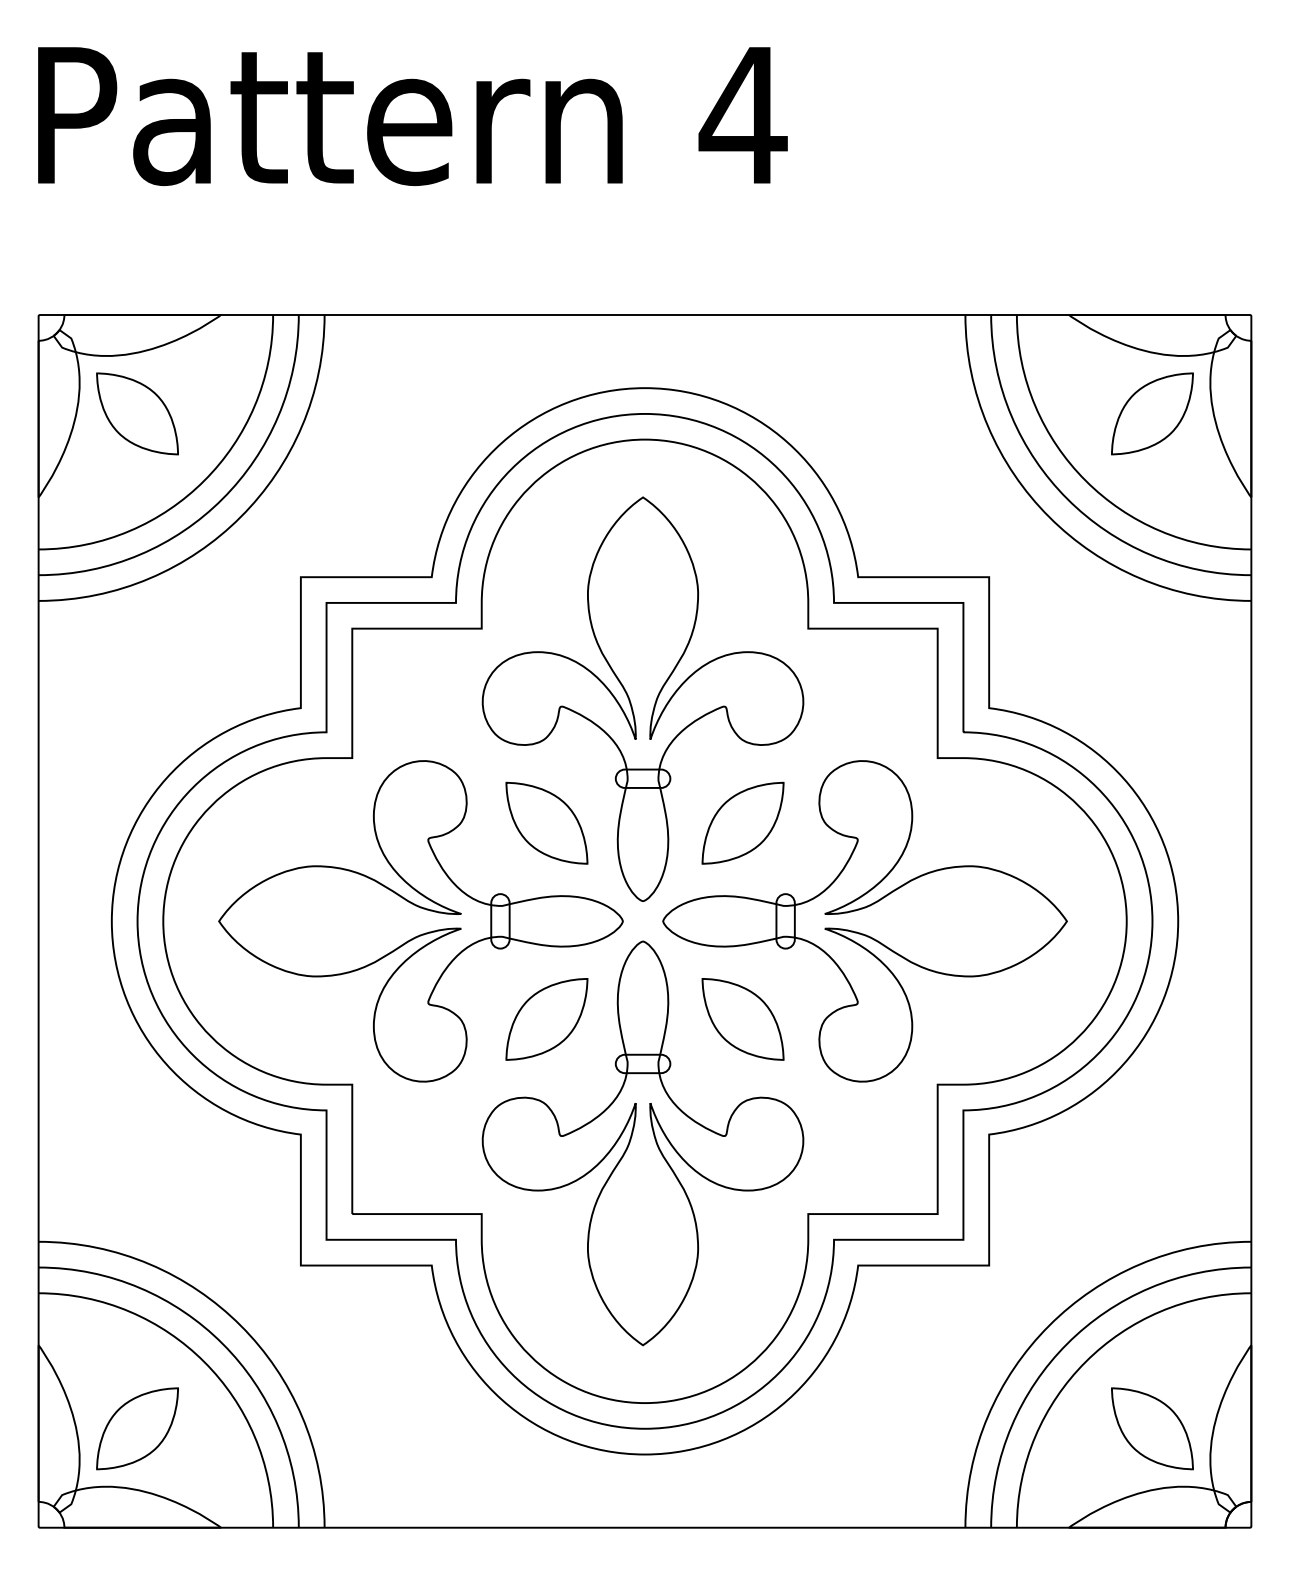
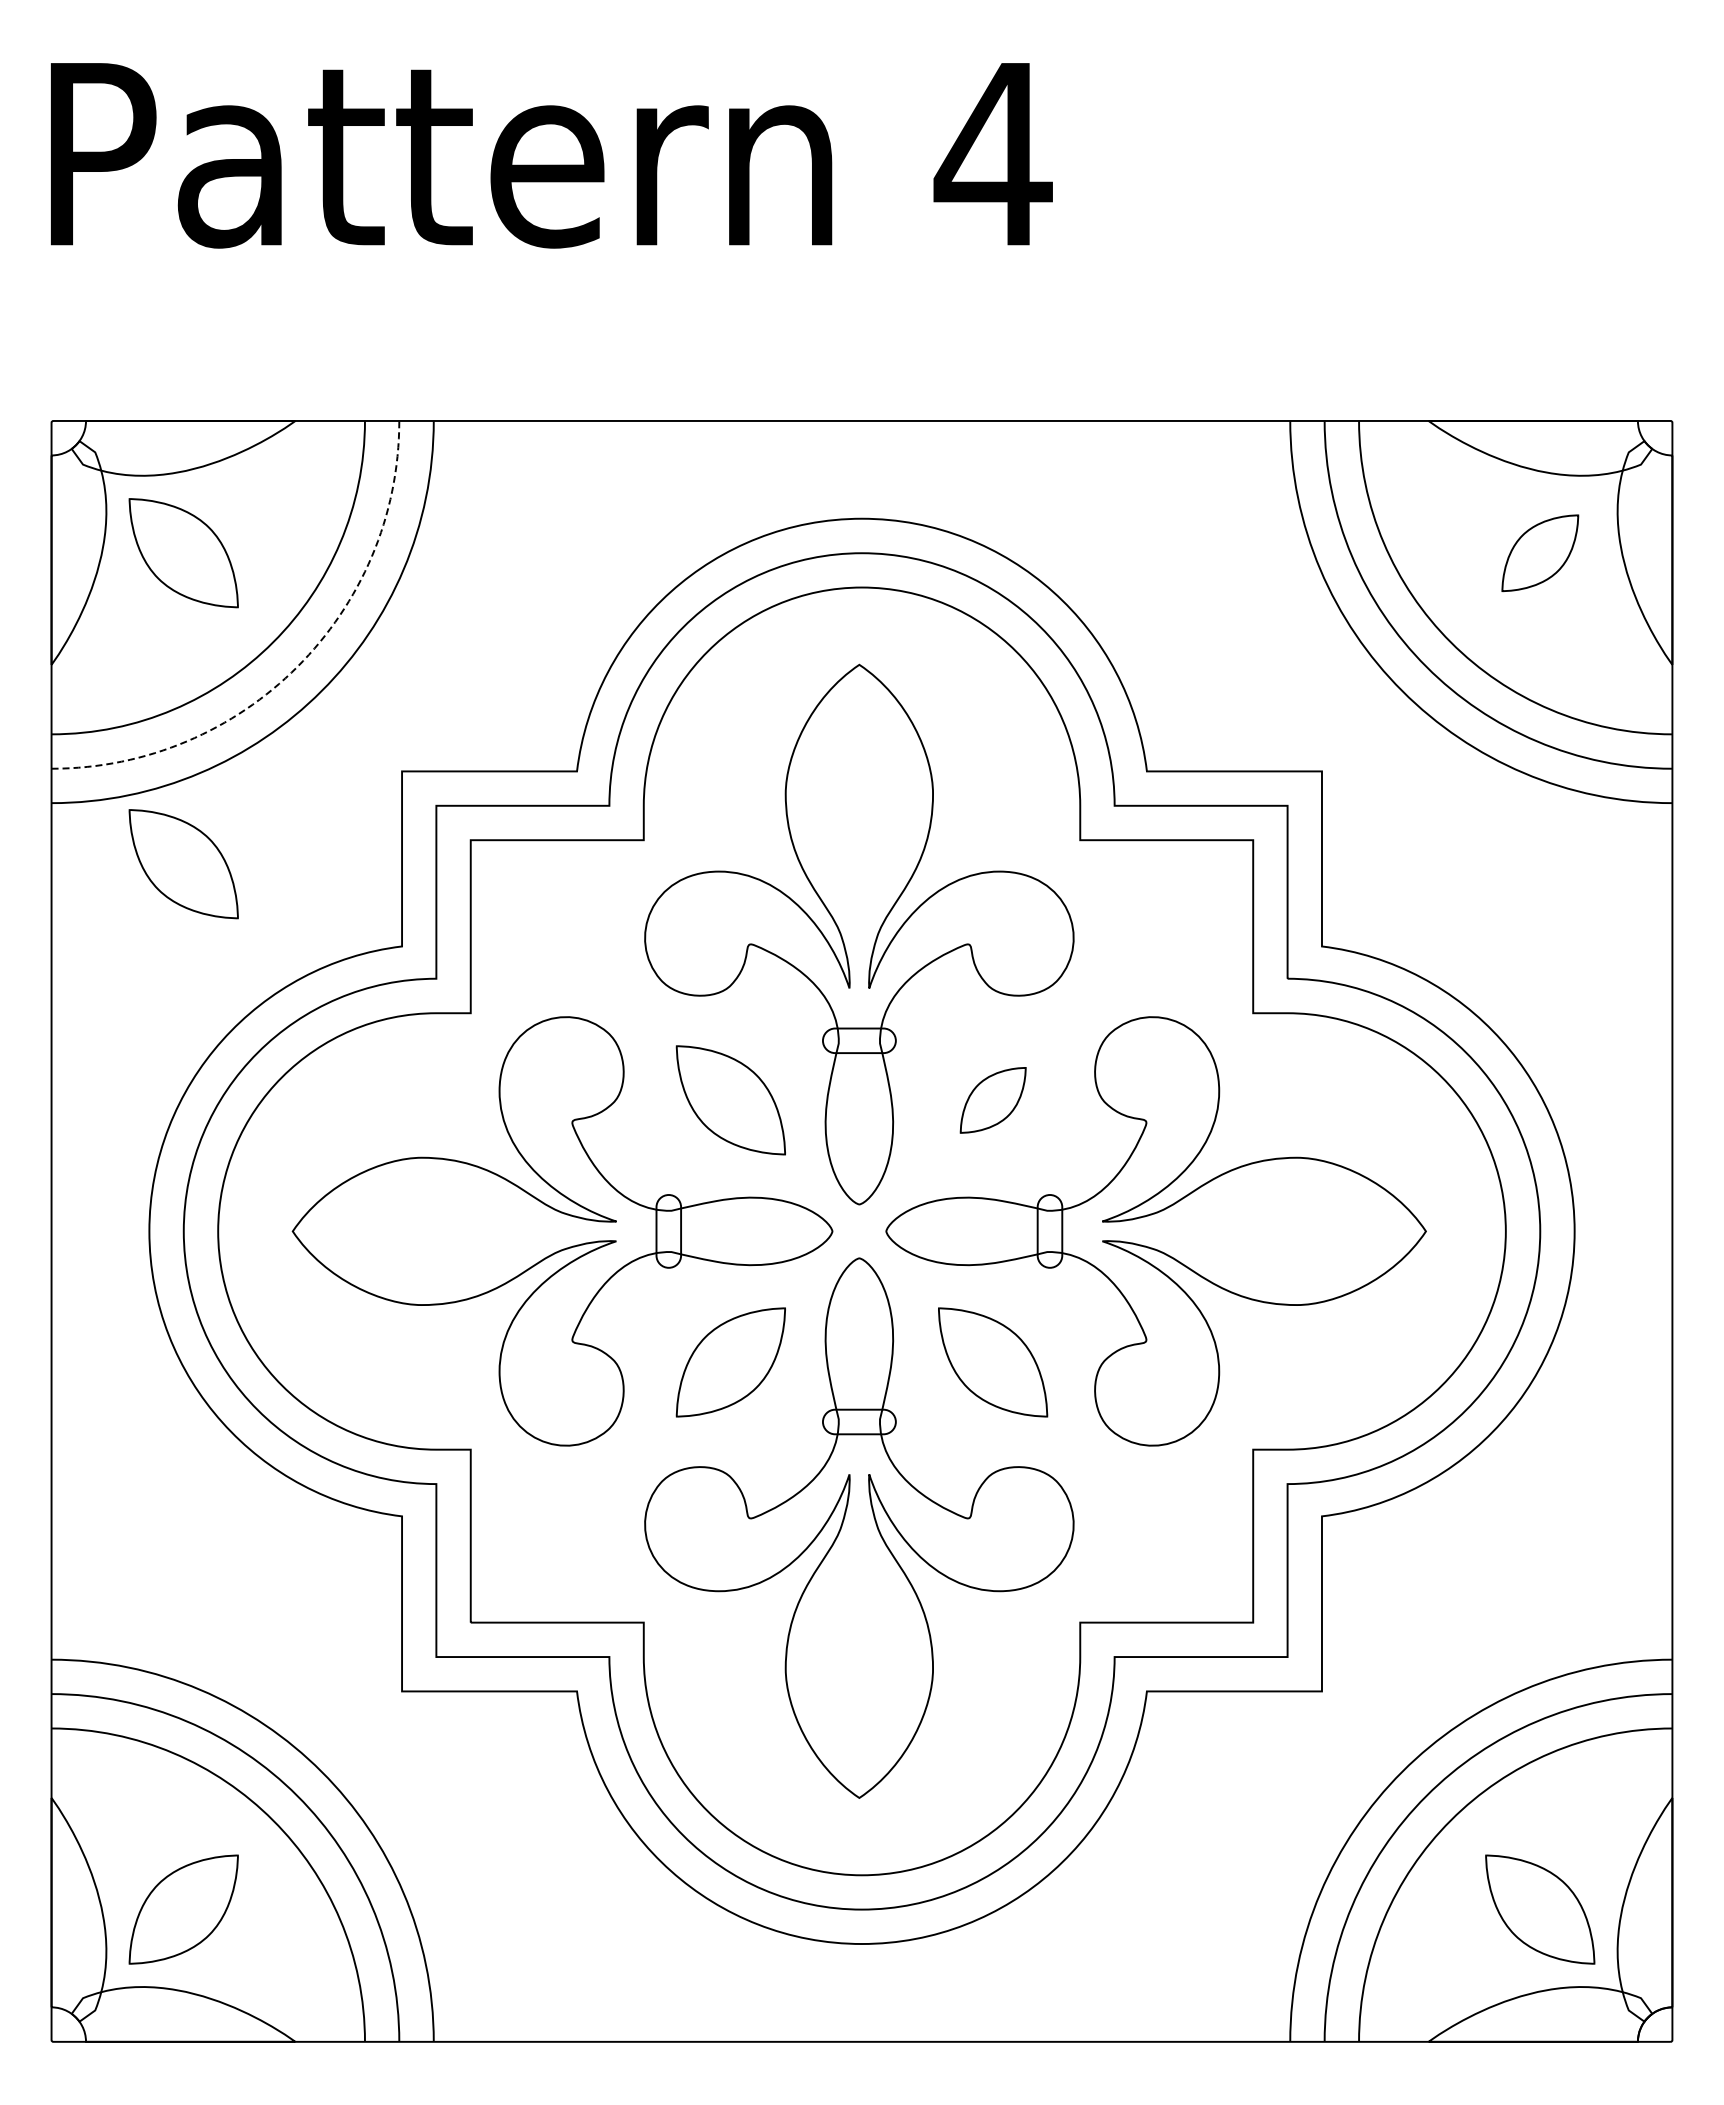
part: (1152, 414) -> (1540, 553), size x0.7
arc: (222, 498) -> (297, 666), solid -> dashed
part: (137, 646) -> (183, 864), added
part: (743, 823) -> (993, 1100), size x0.6

